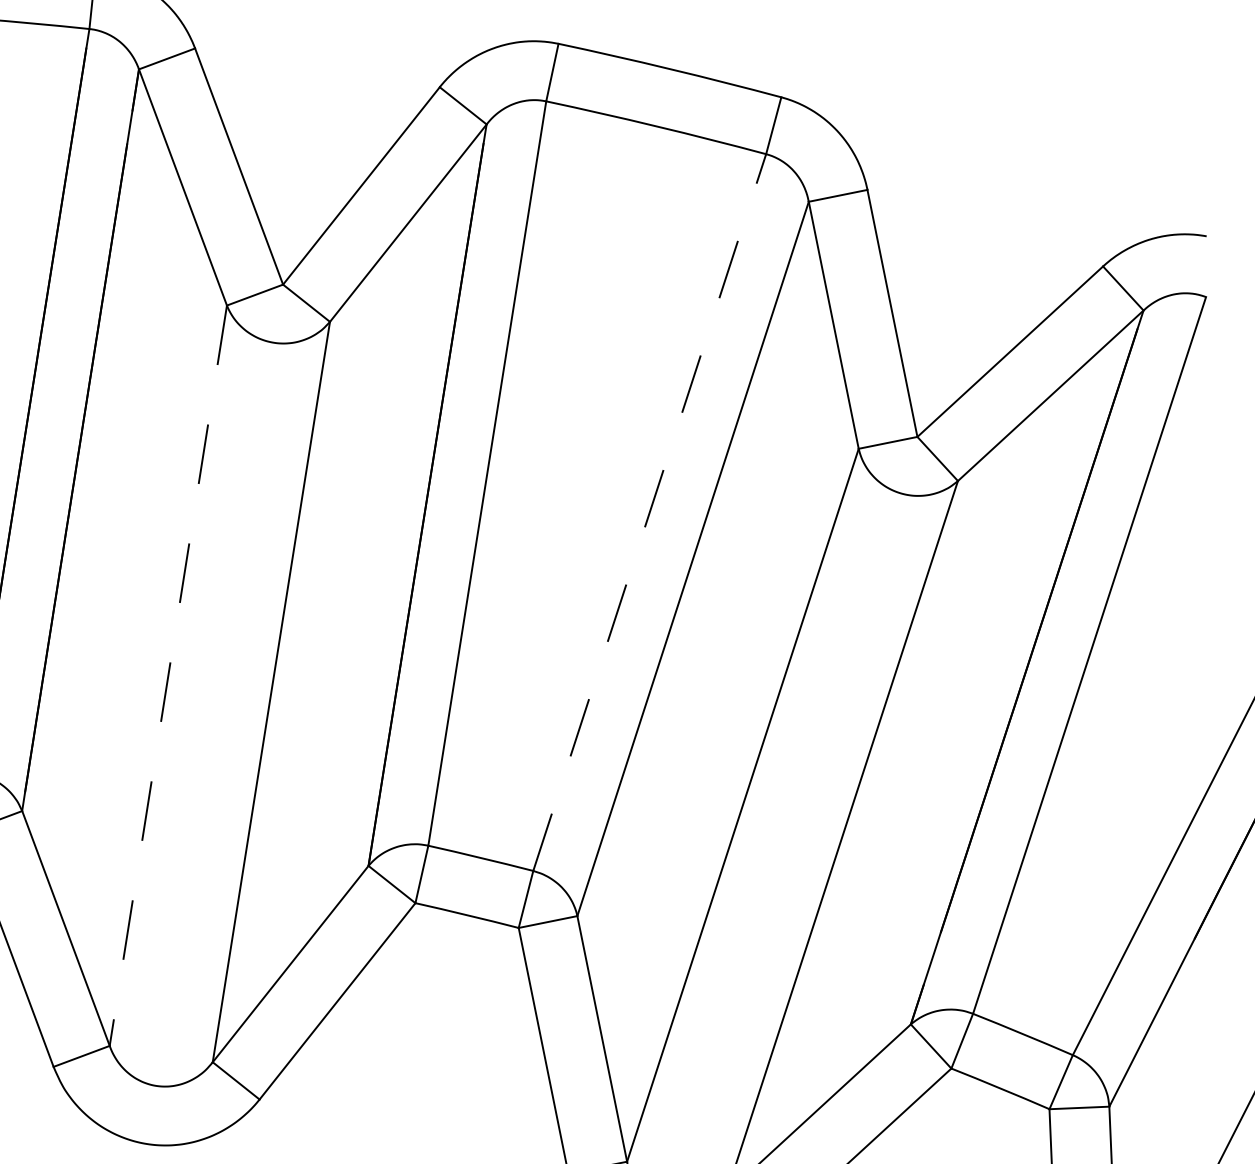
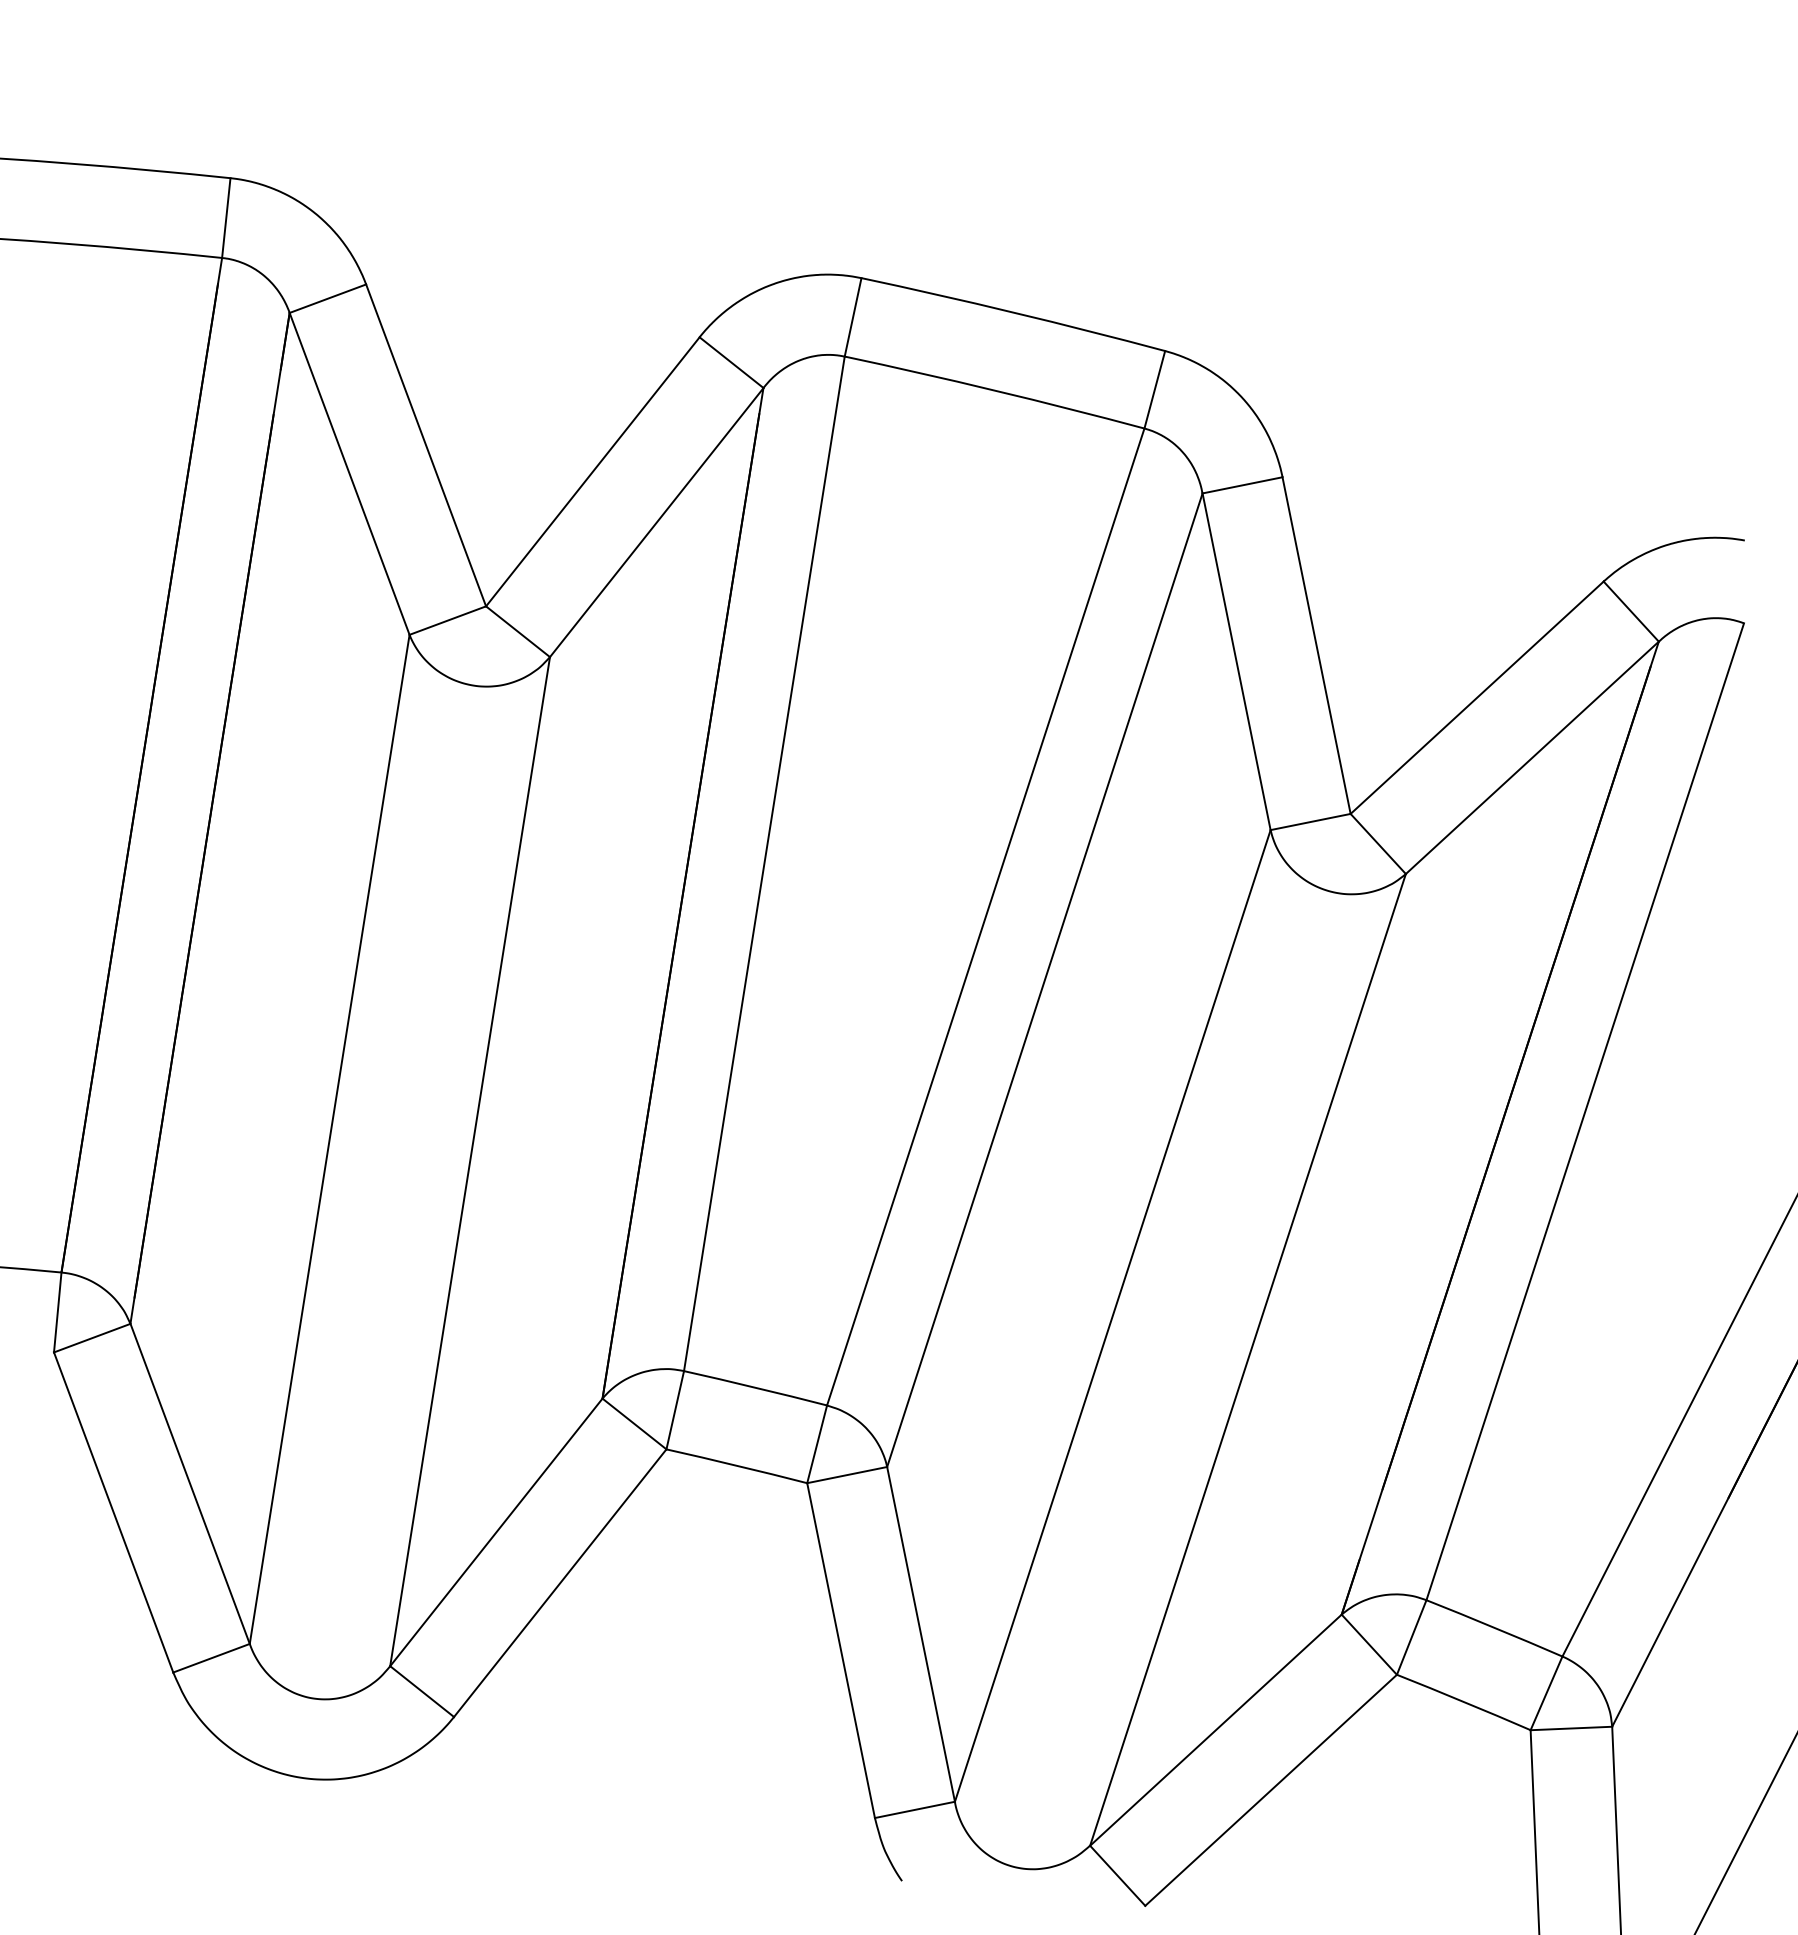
line: (649, 512) -> (985, 916), dashed -> solid
line: (168, 675) -> (329, 1139), dashed -> solid

